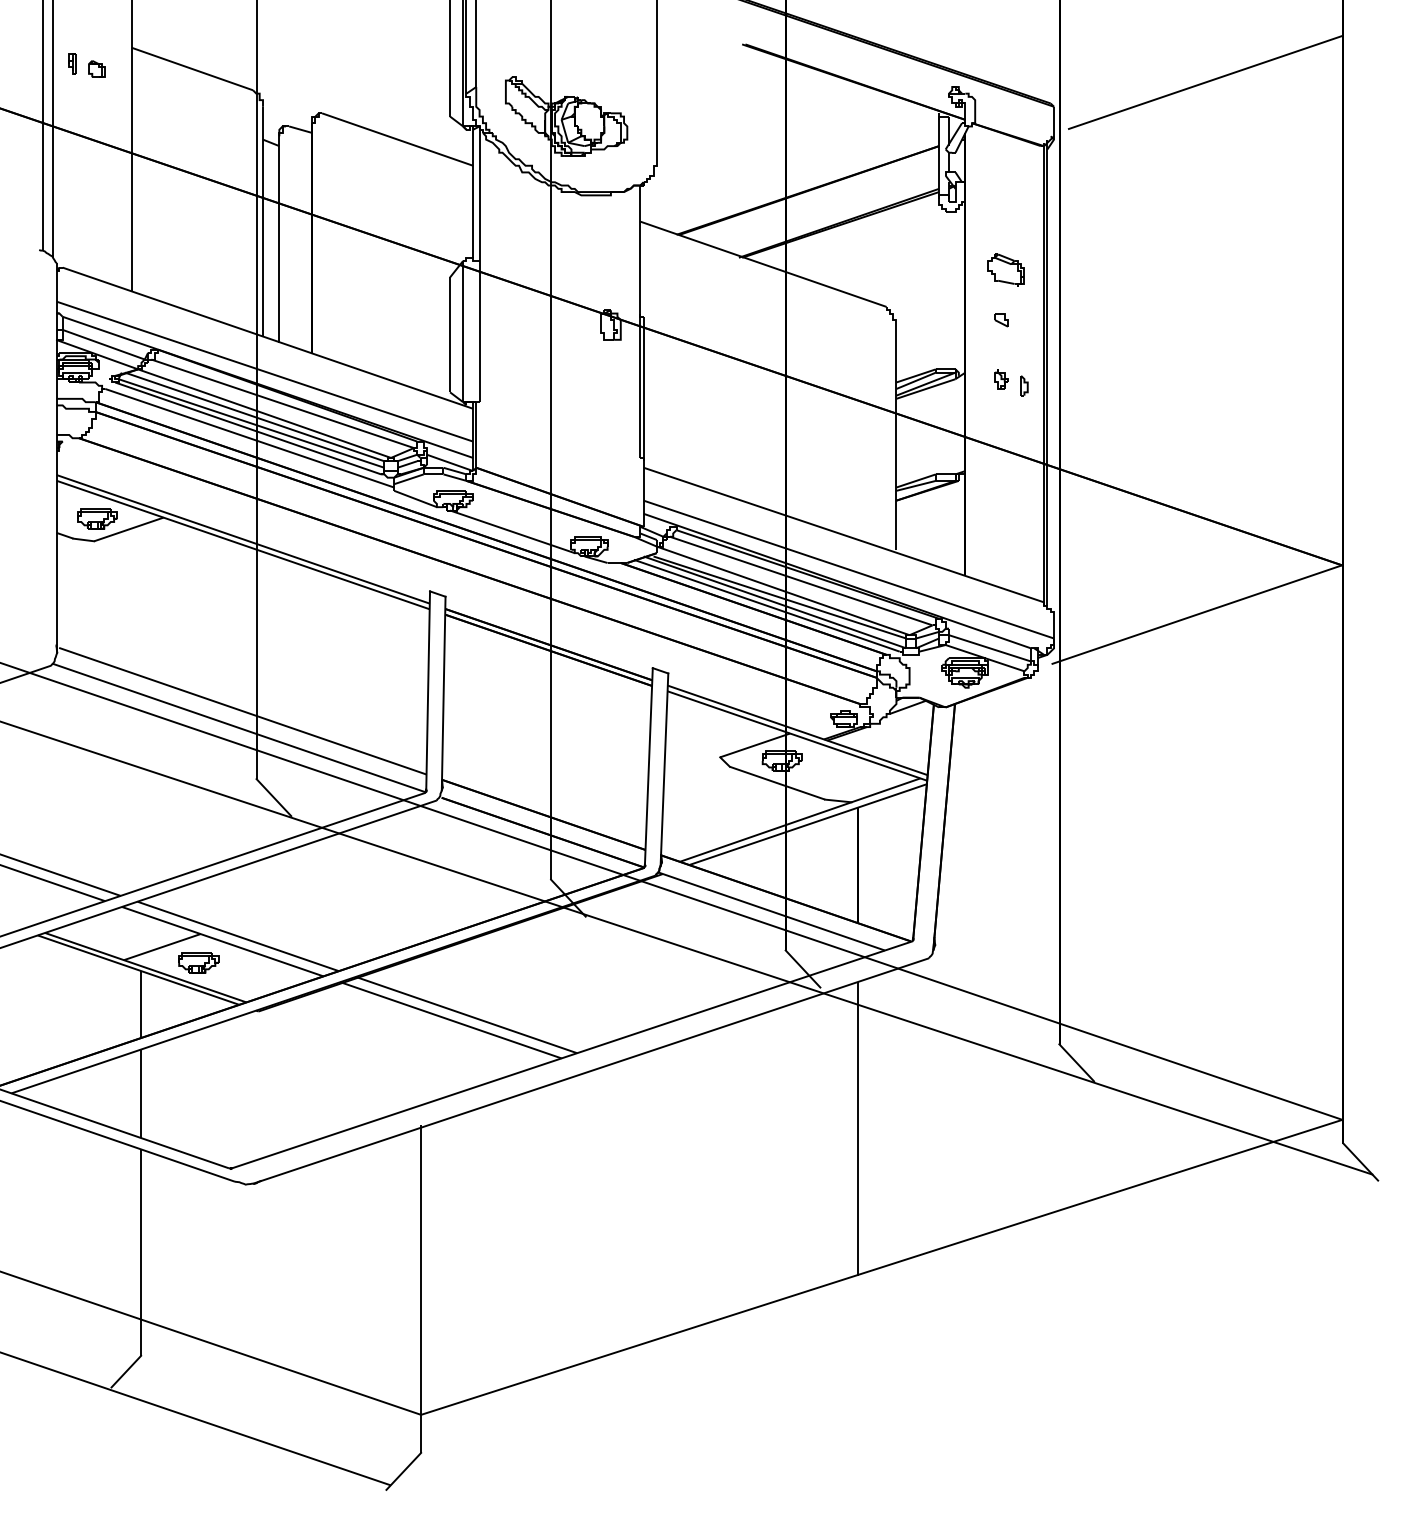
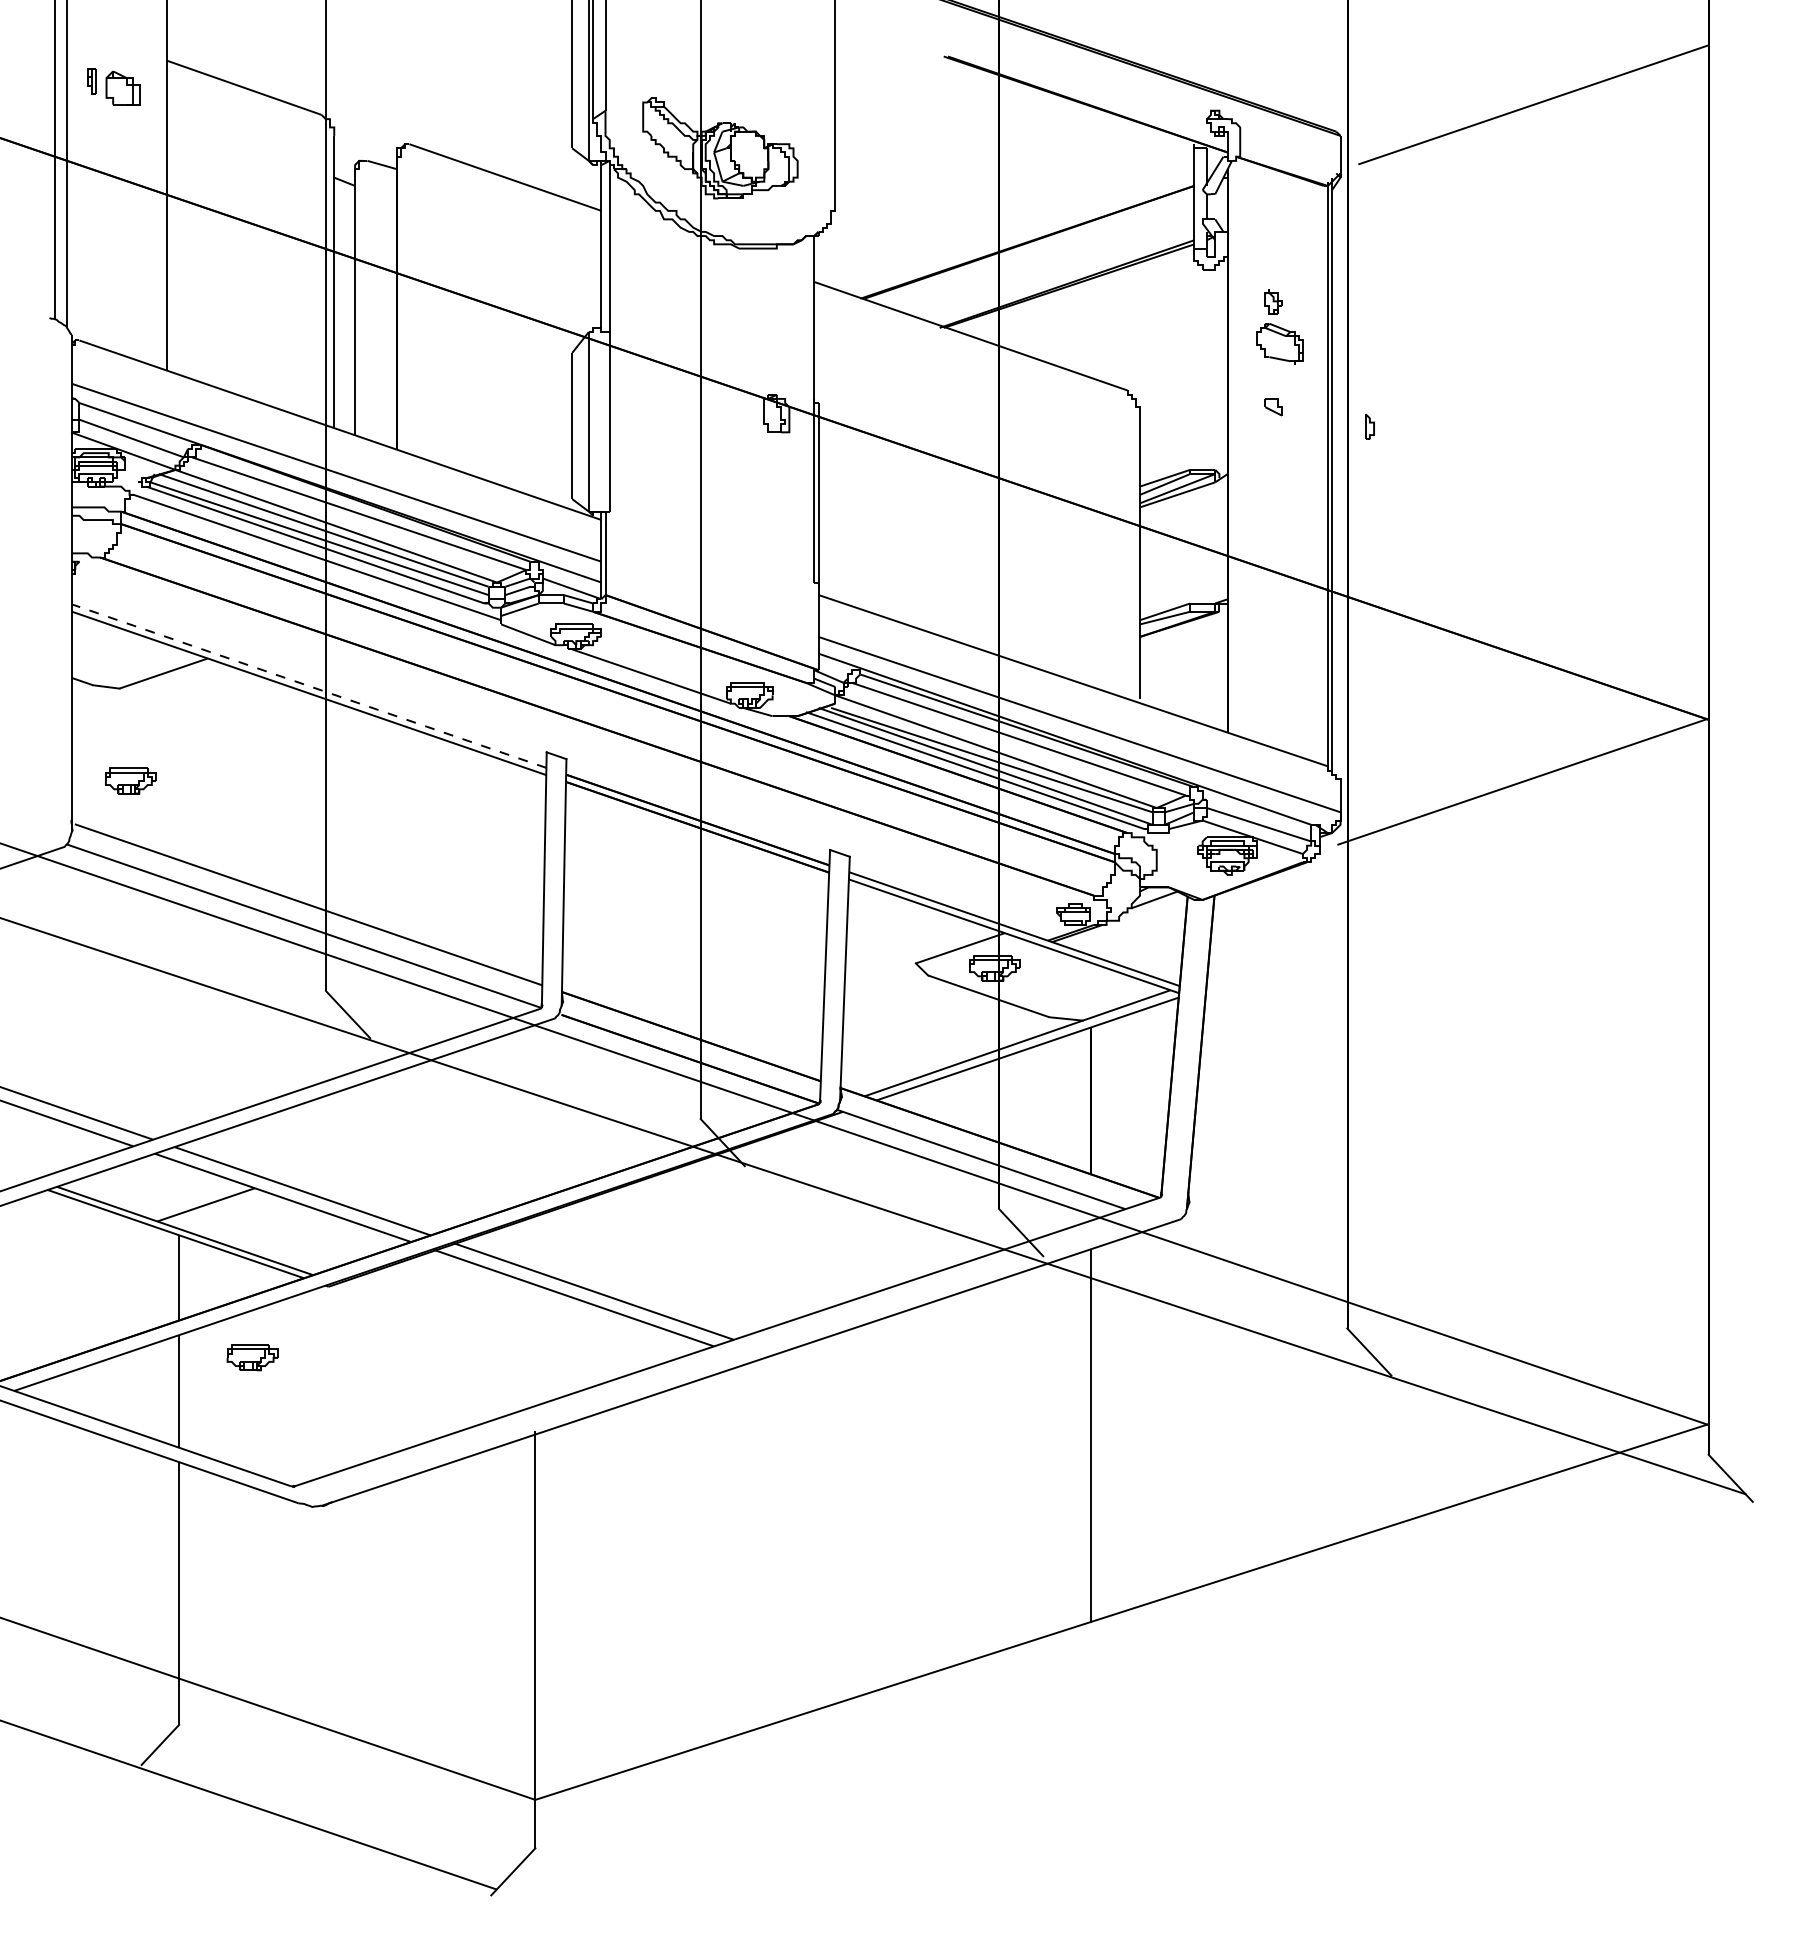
part: (97, 68) -> (123, 87), size x1.6
part: (1001, 379) -> (1273, 301), moved
part: (1024, 385) -> (1369, 426), moved
part: (97, 518) -> (130, 780), moved
line: (243, 539) -> (309, 686), solid -> dashed
part: (198, 962) -> (252, 1357), moved

